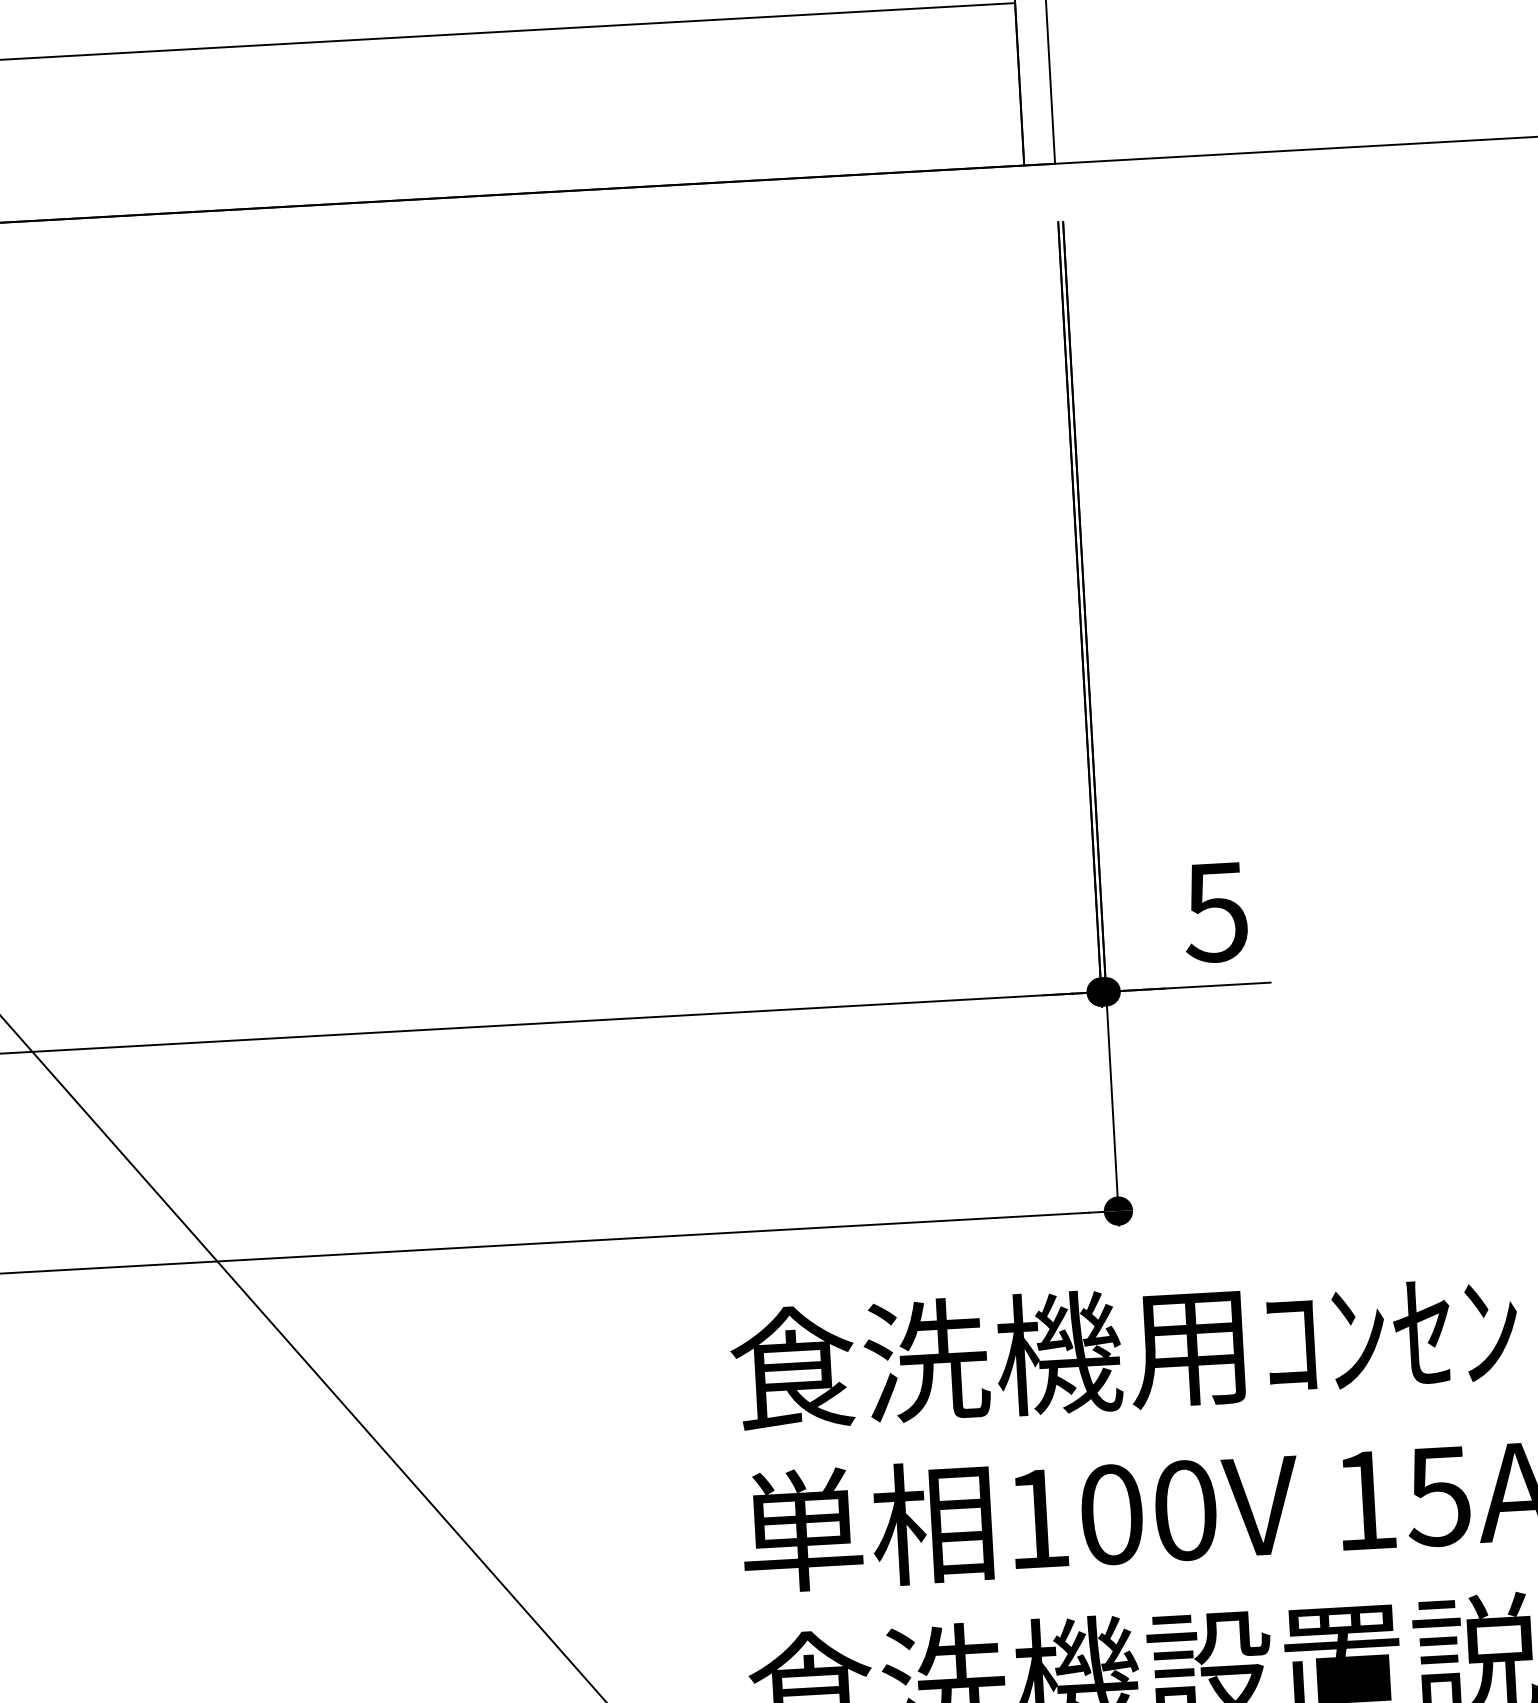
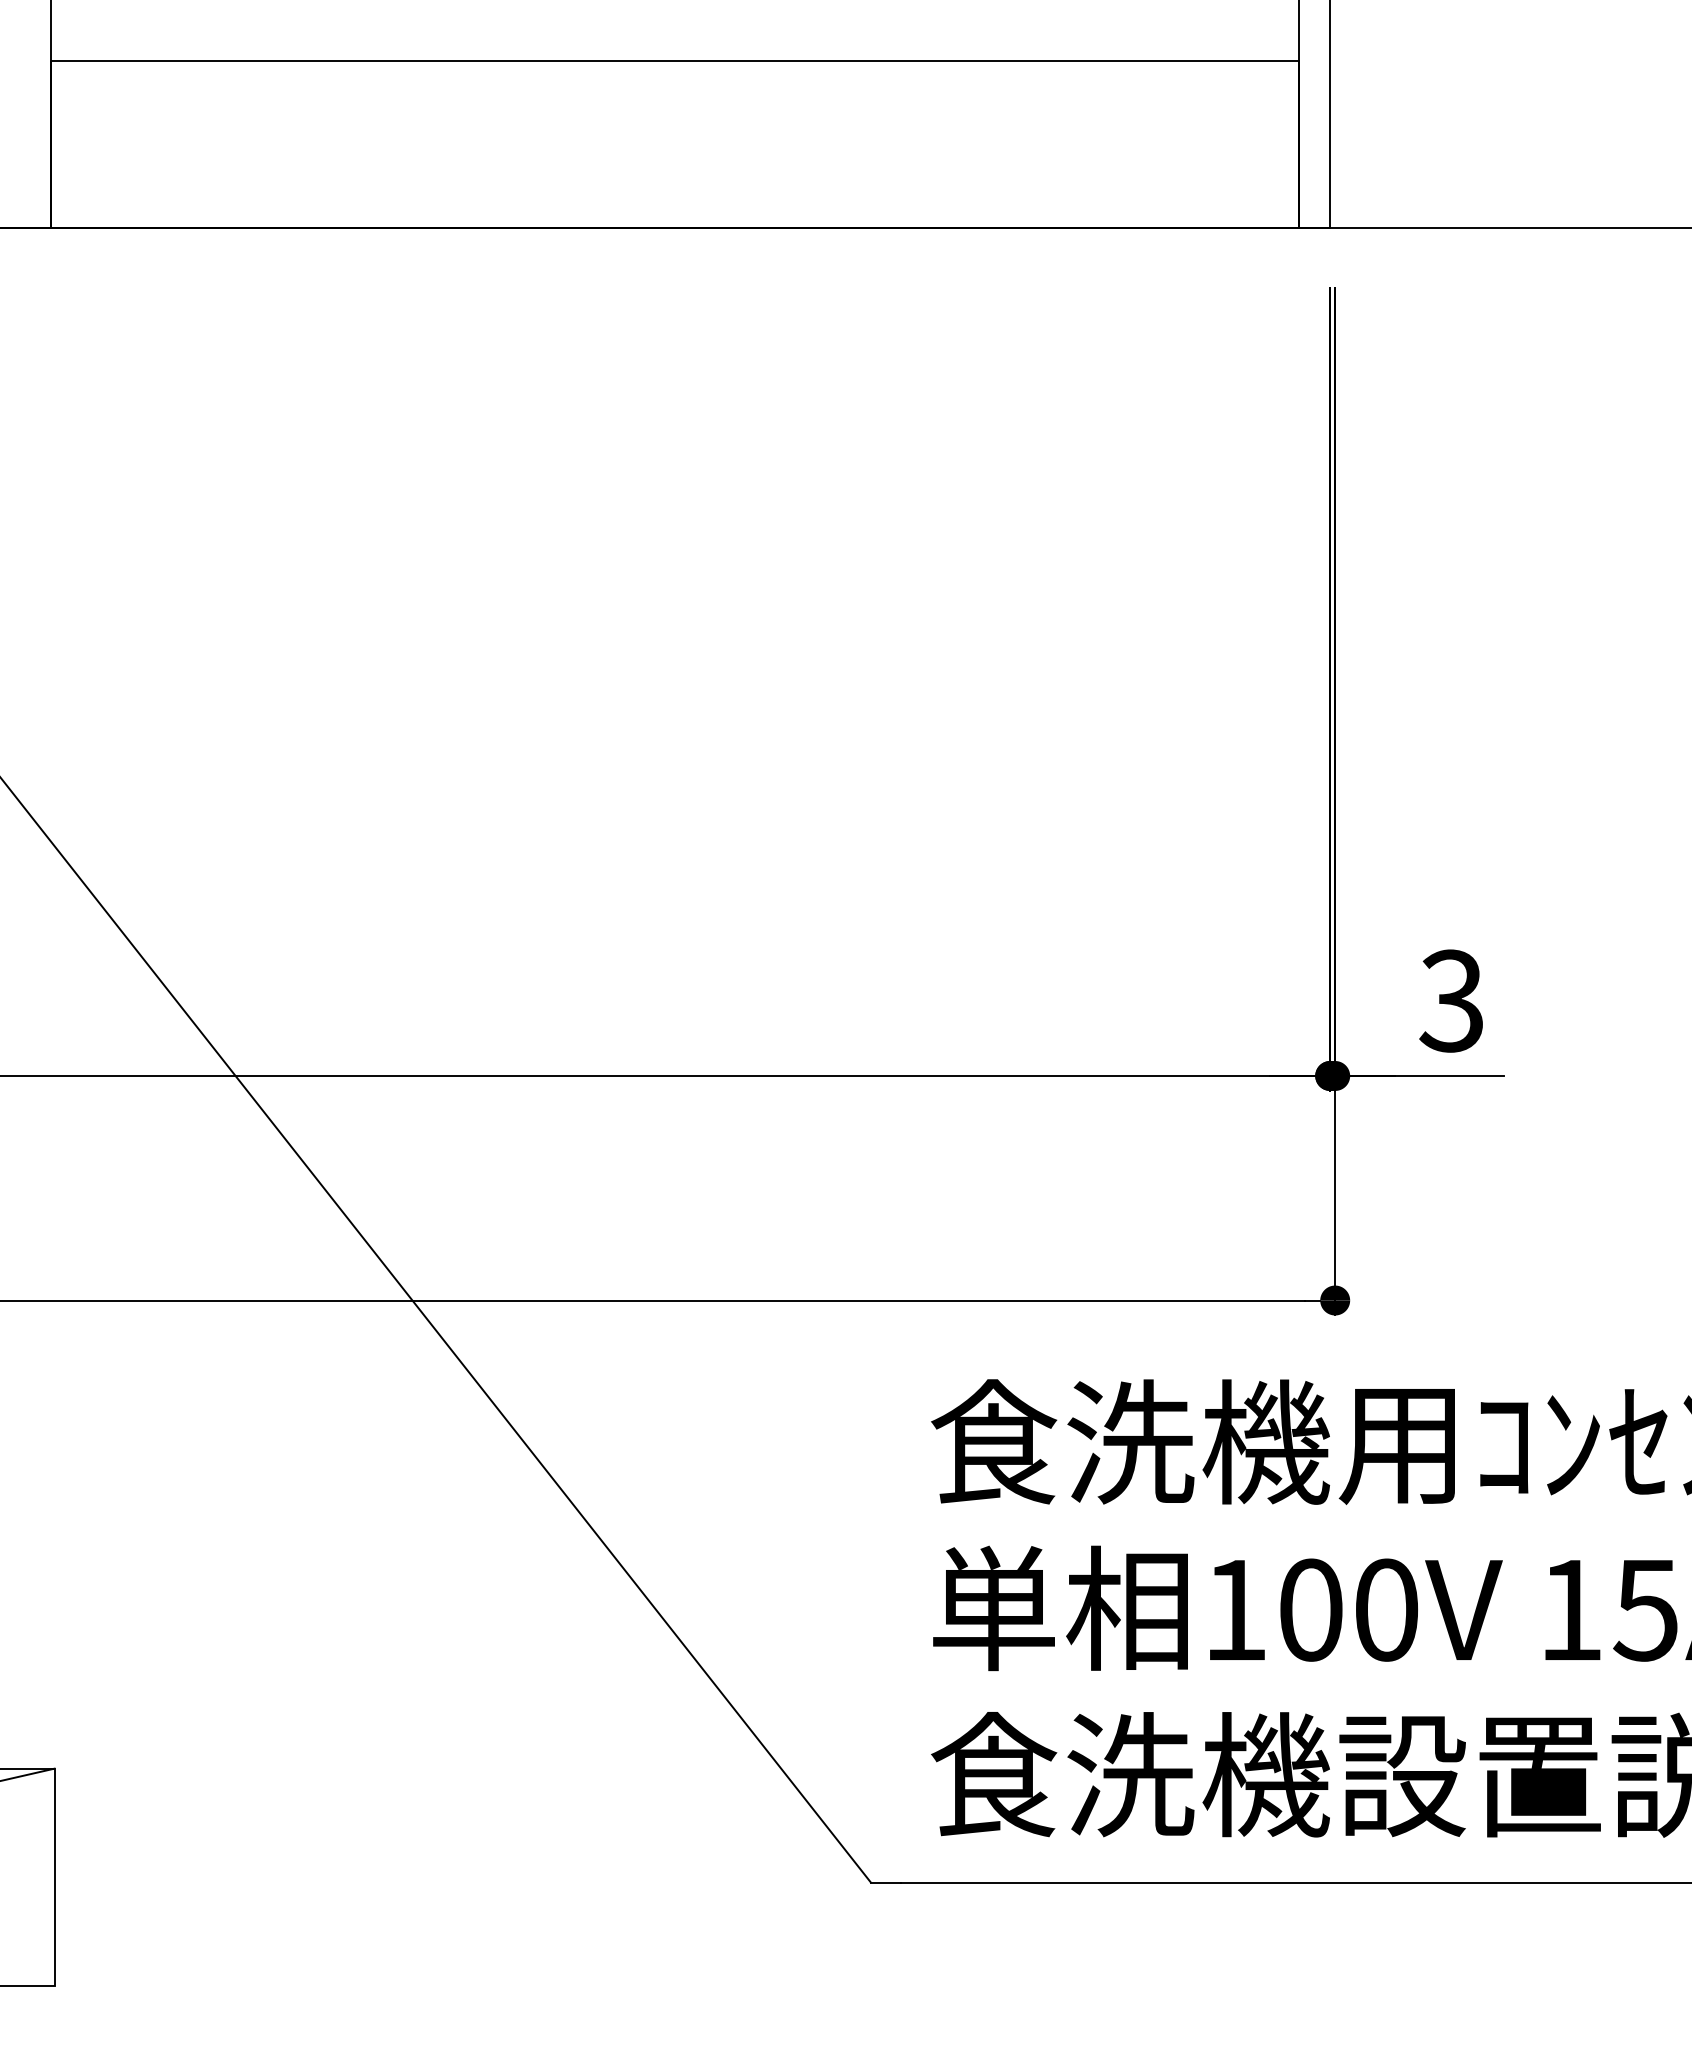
text: (1214, 911) -> (1450, 1000), 5 -> 3

